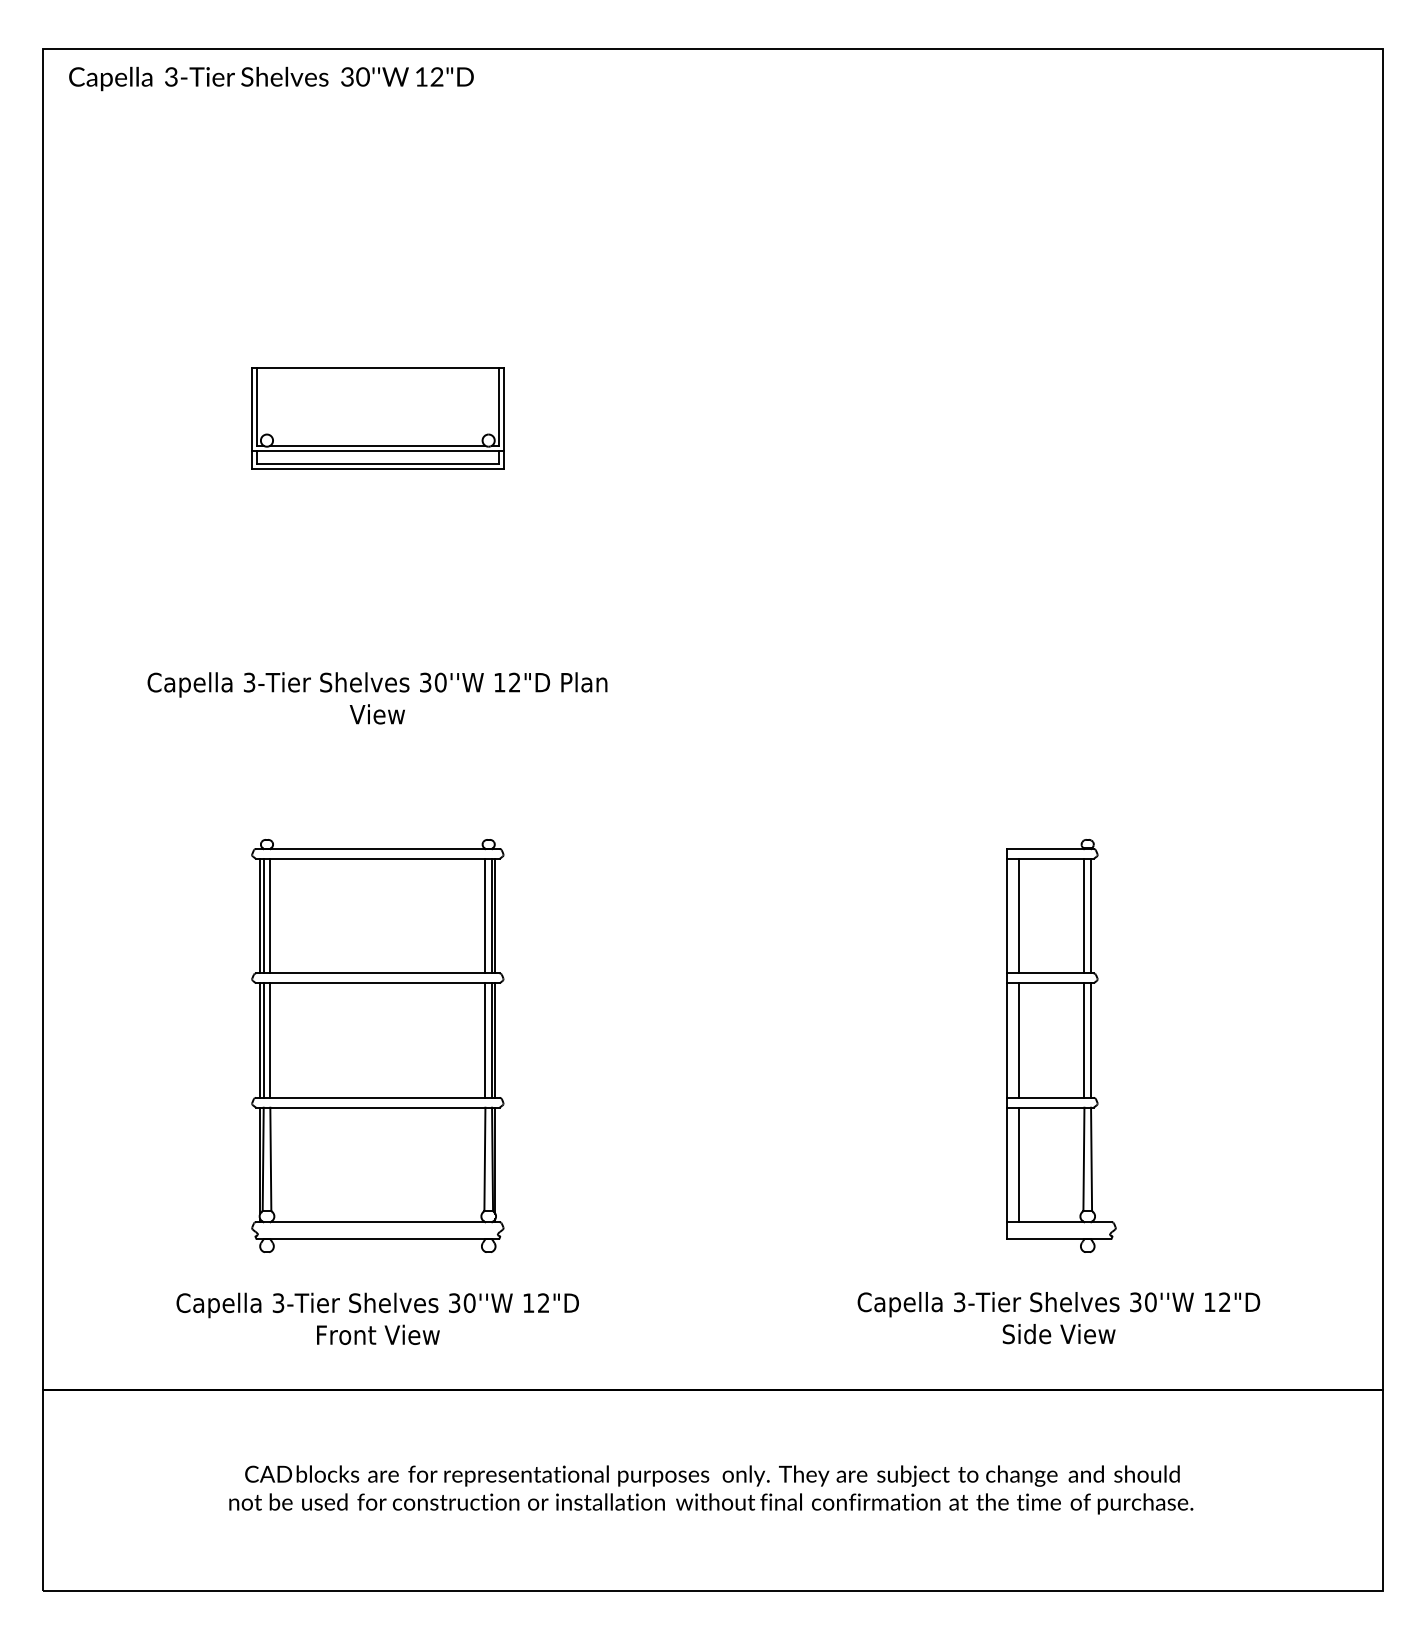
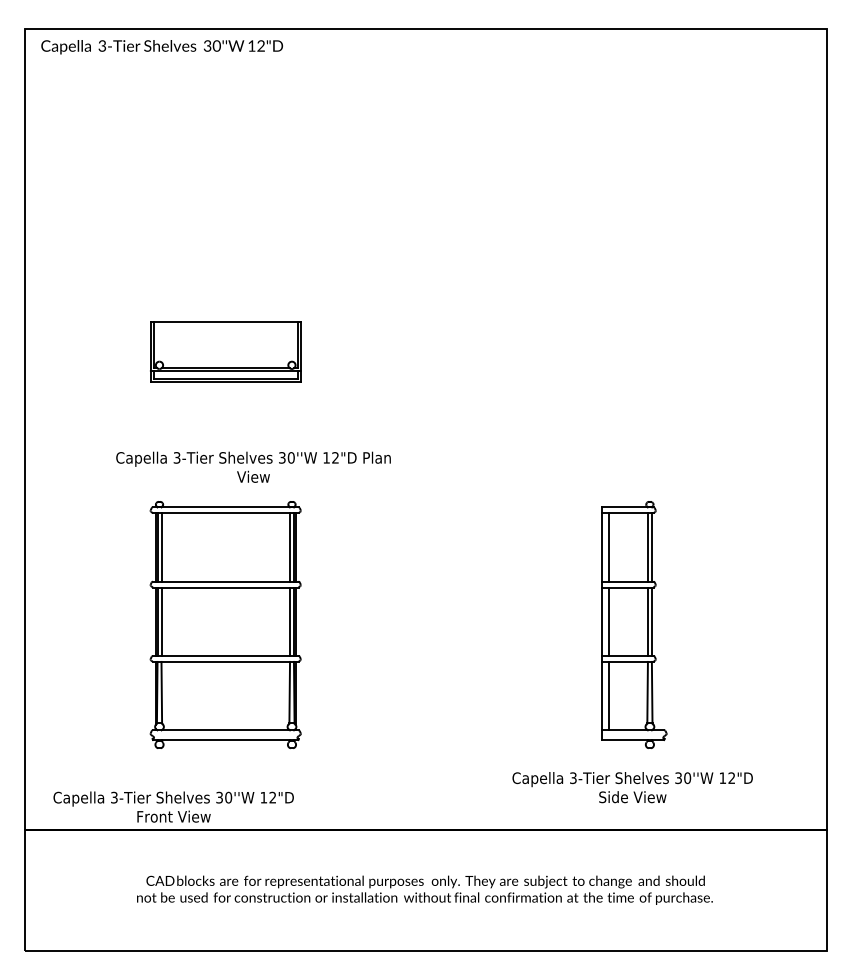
part: (377, 417) -> (225, 351), moved
text: (377, 696) -> (253, 466), moved
text: (377, 1317) -> (173, 806), moved

